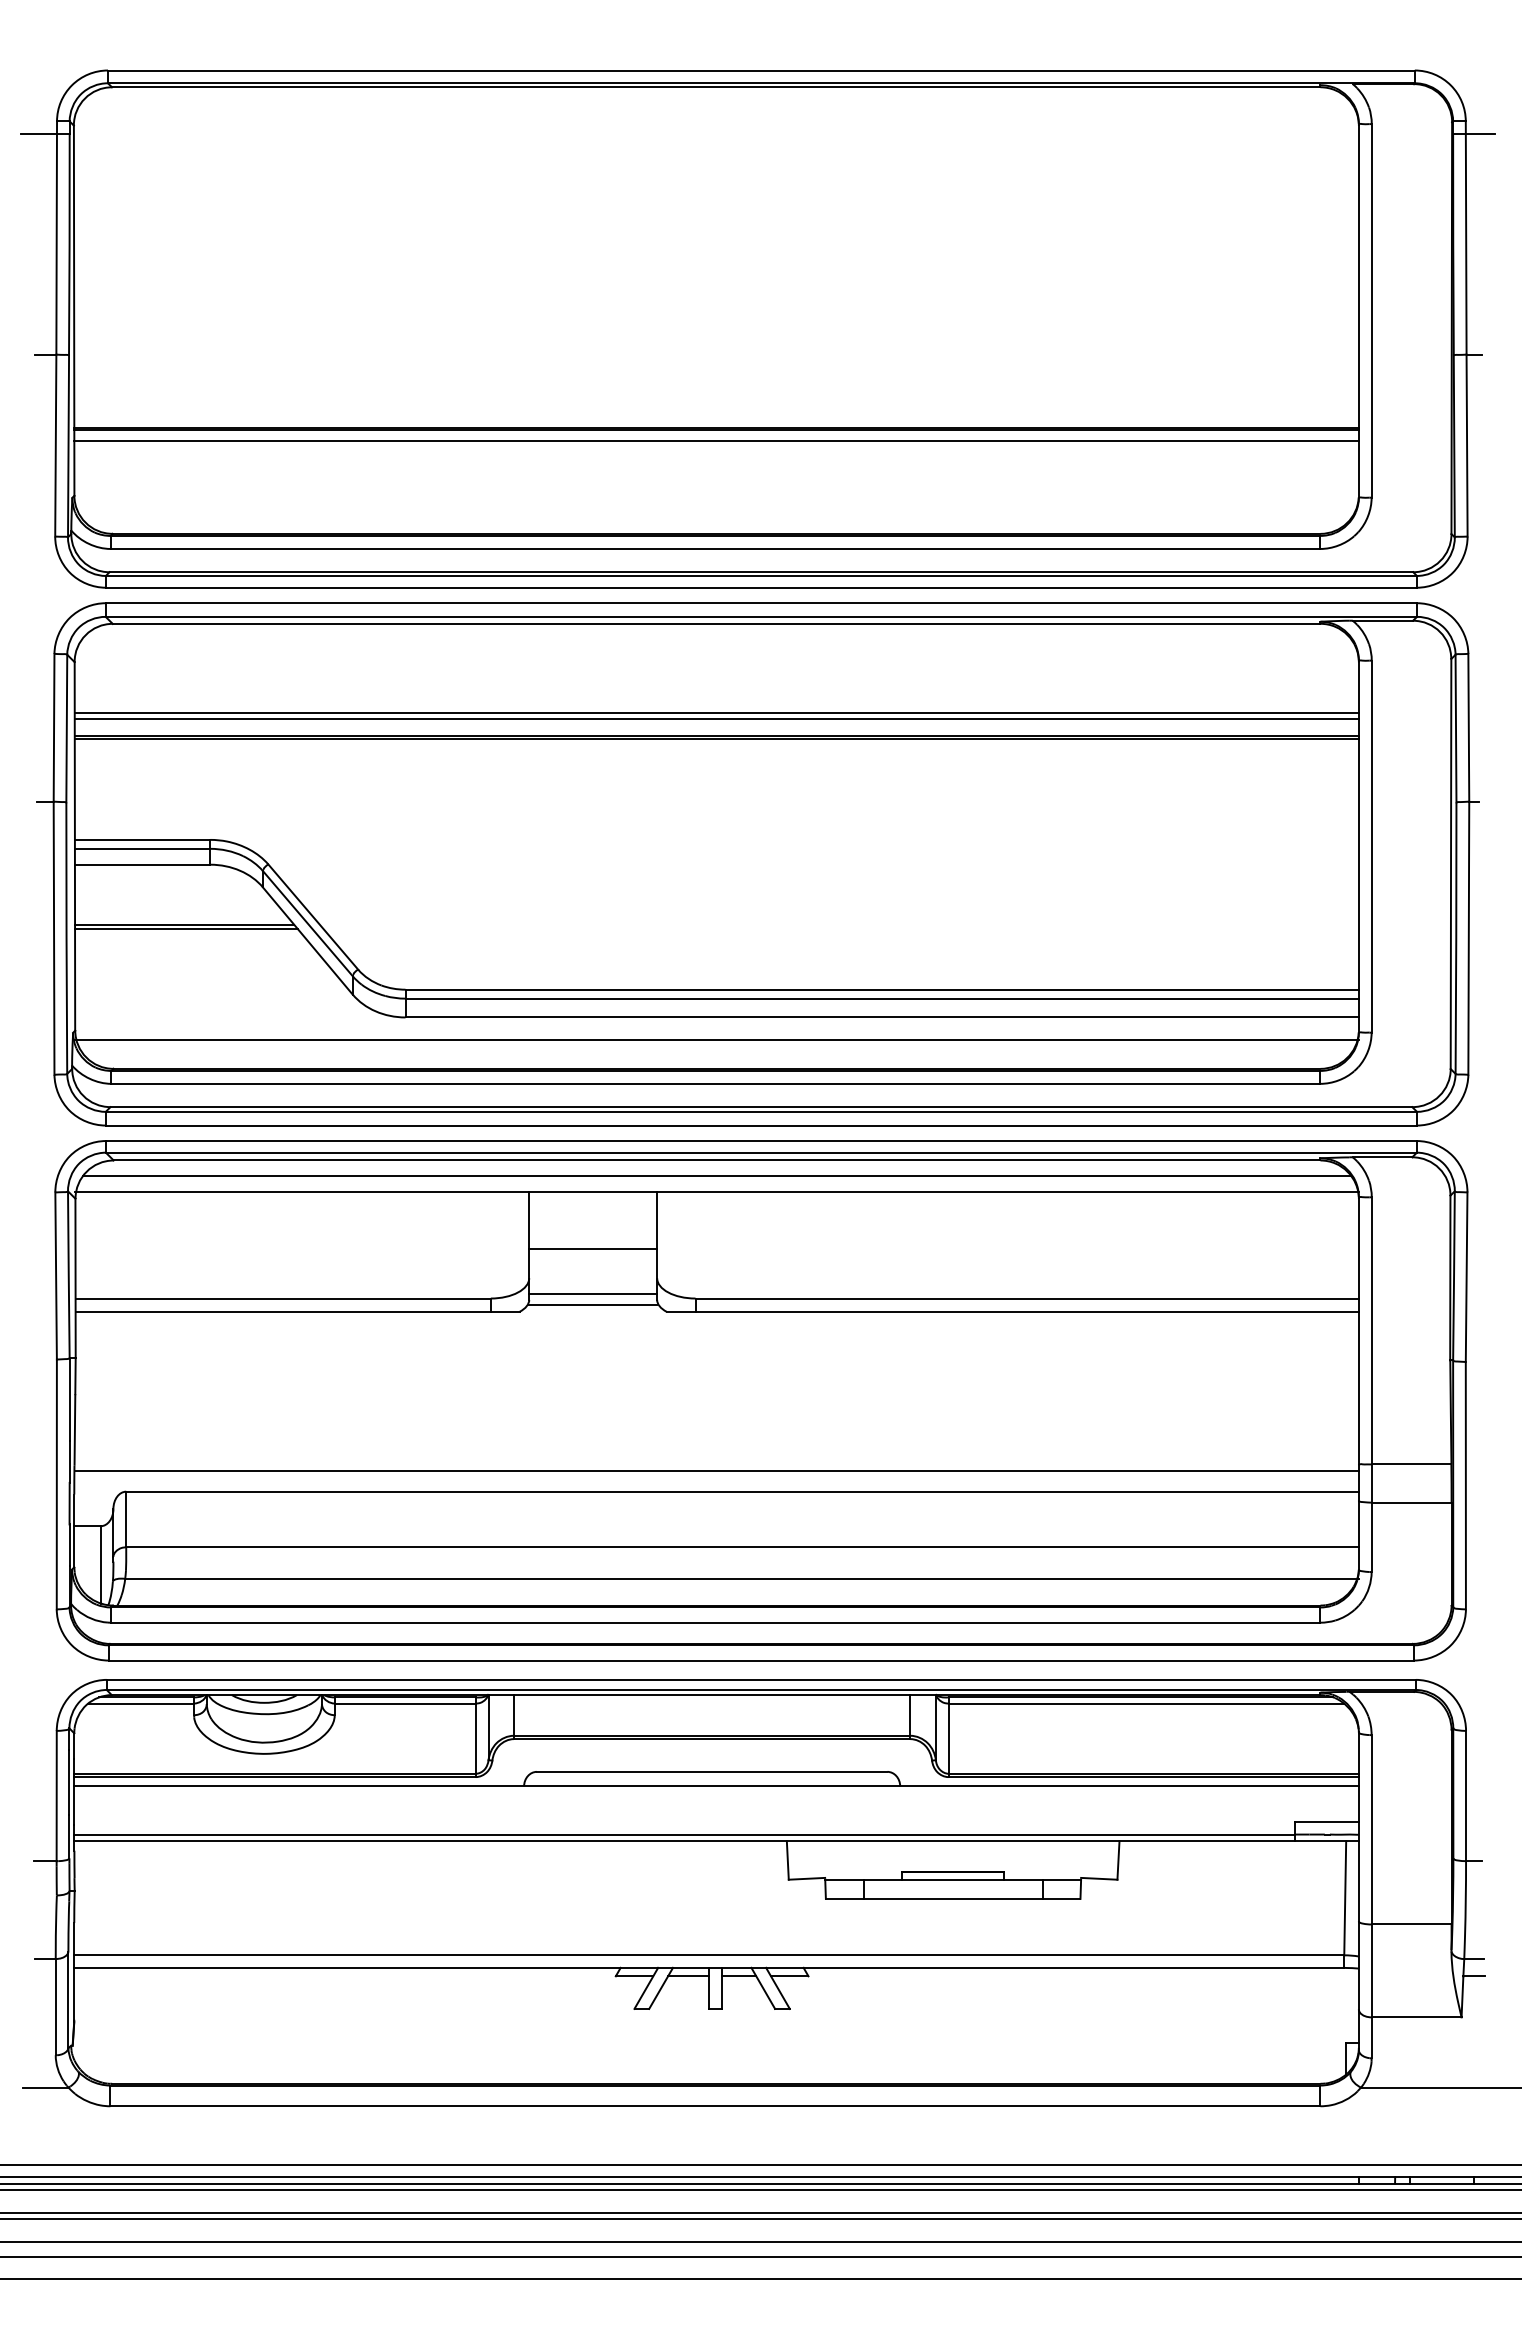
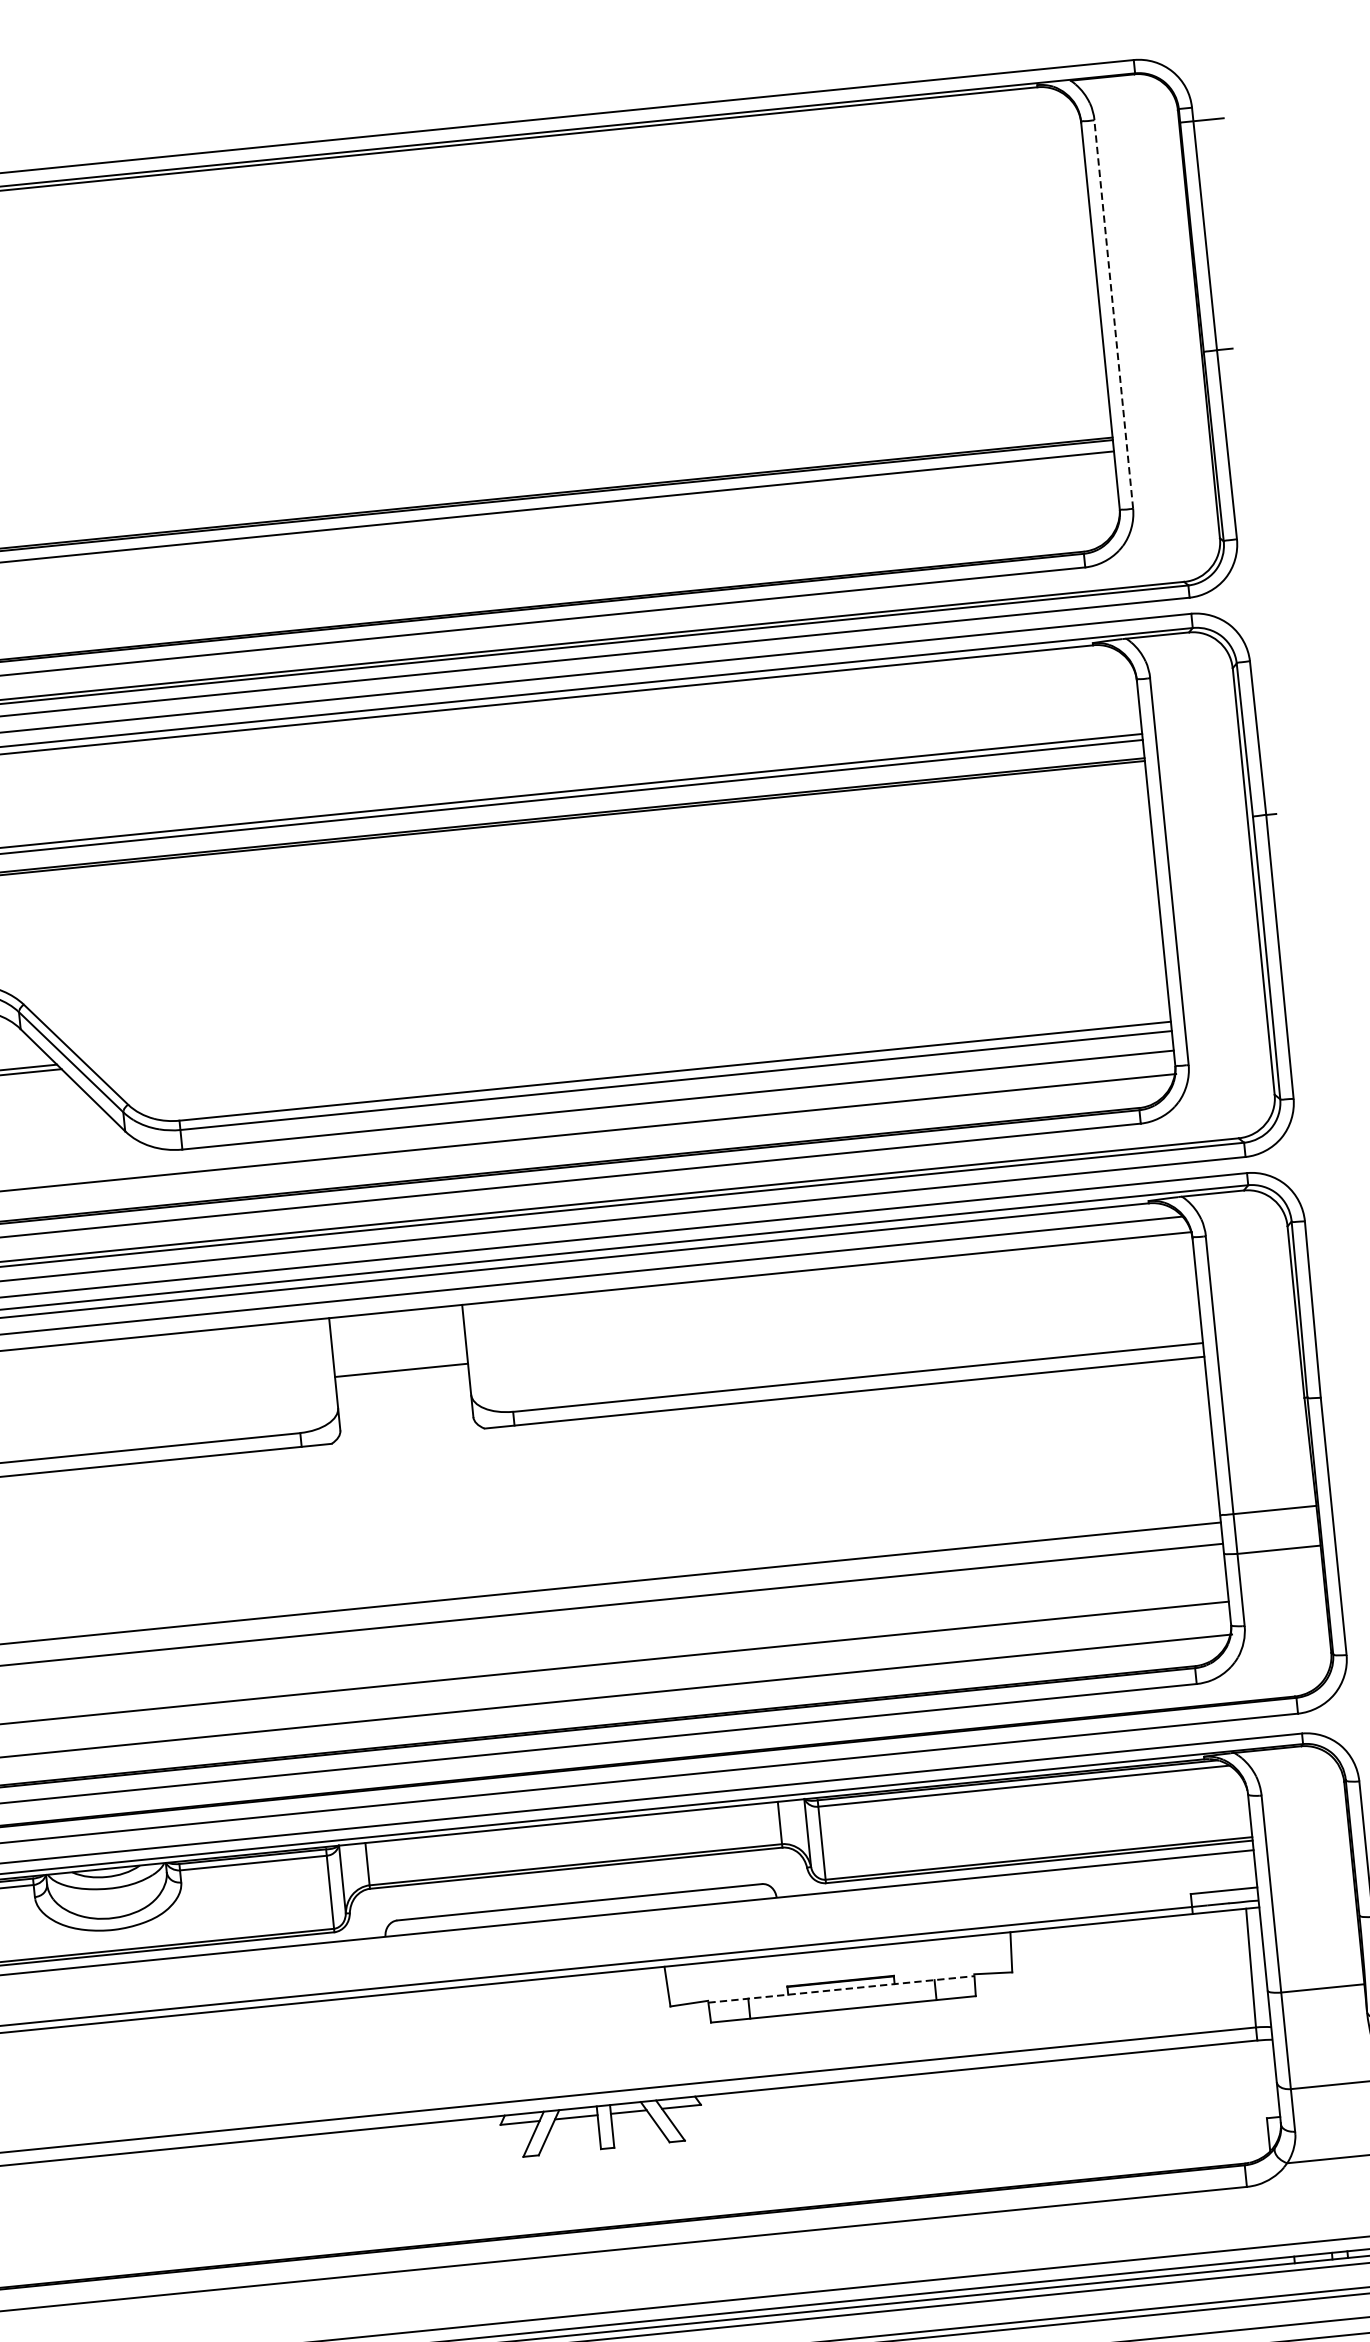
line: (1371, 310) -> (1113, 314), solid -> dashed
line: (593, 1294) -> (406, 1418), removed
line: (593, 1304) -> (407, 1428), removed
line: (953, 1879) -> (841, 1989), solid -> dashed

